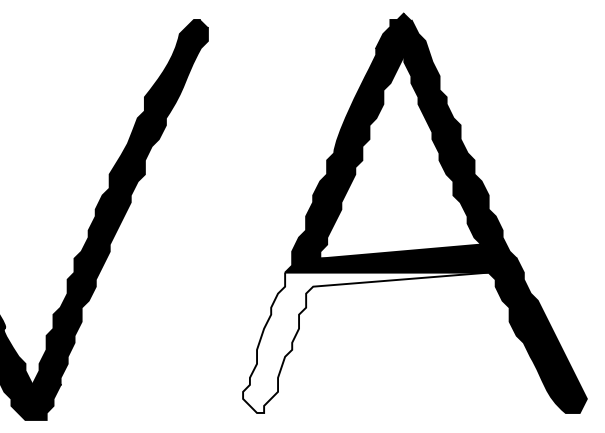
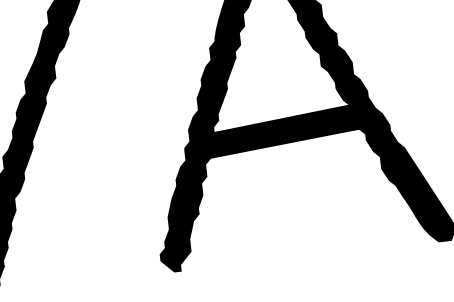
fill: (365, 342) -> (260, 200), added

